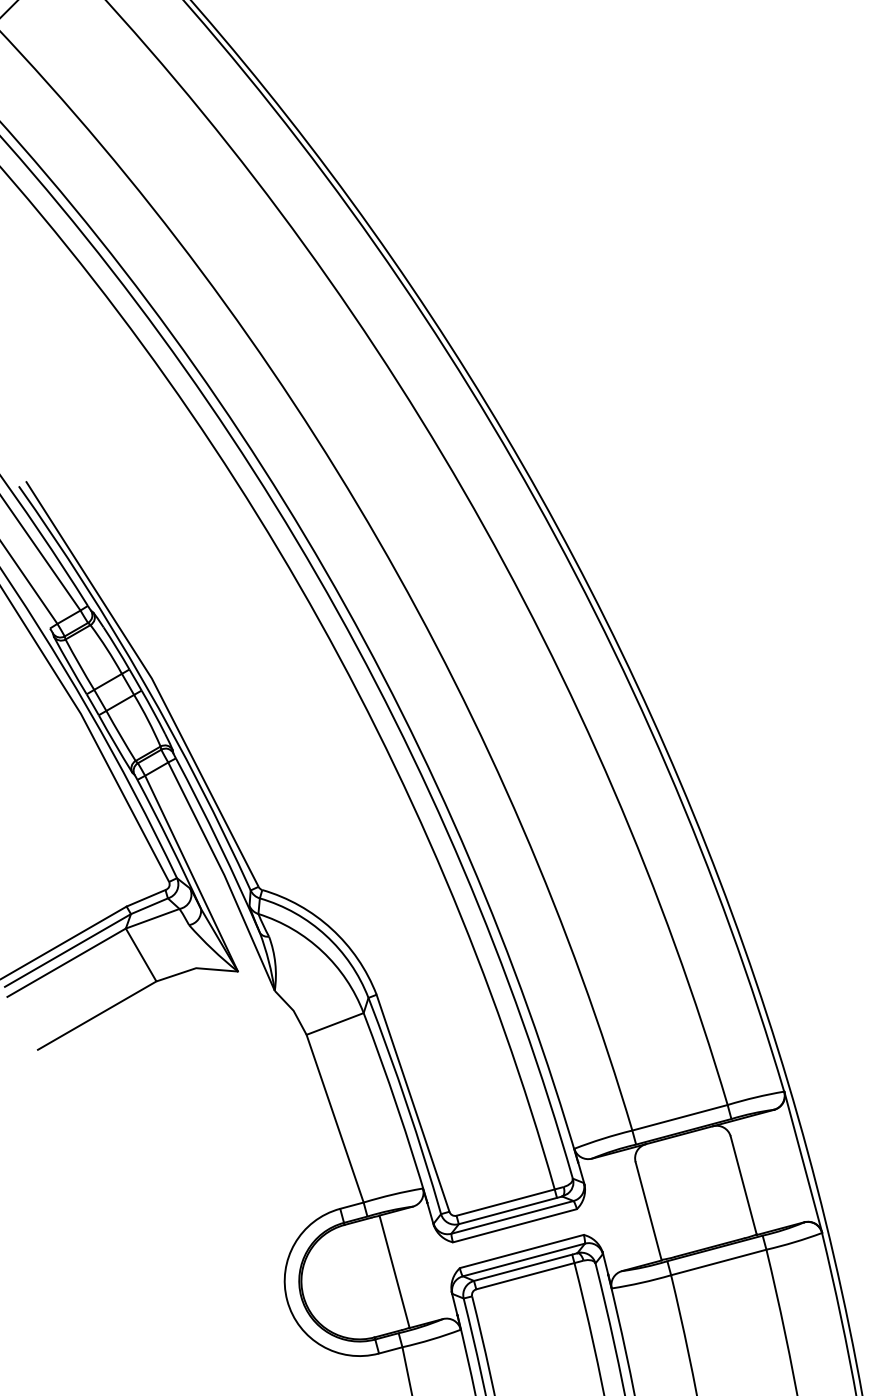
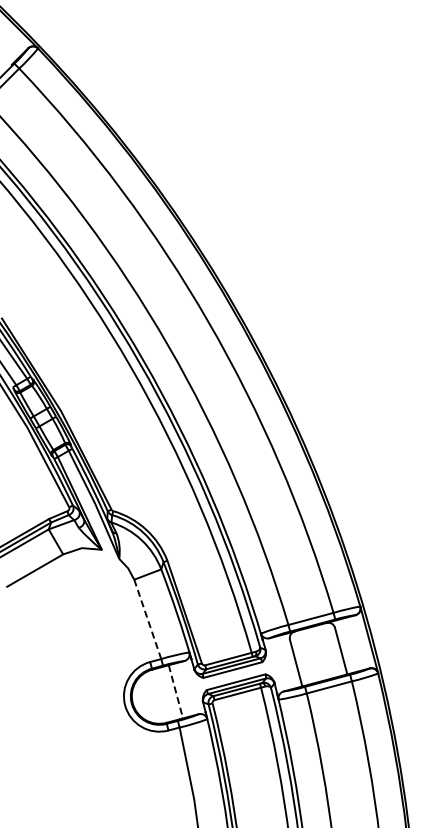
line: (334, 1118) -> (147, 619), solid -> dashed
line: (393, 1271) -> (175, 691), solid -> dashed

